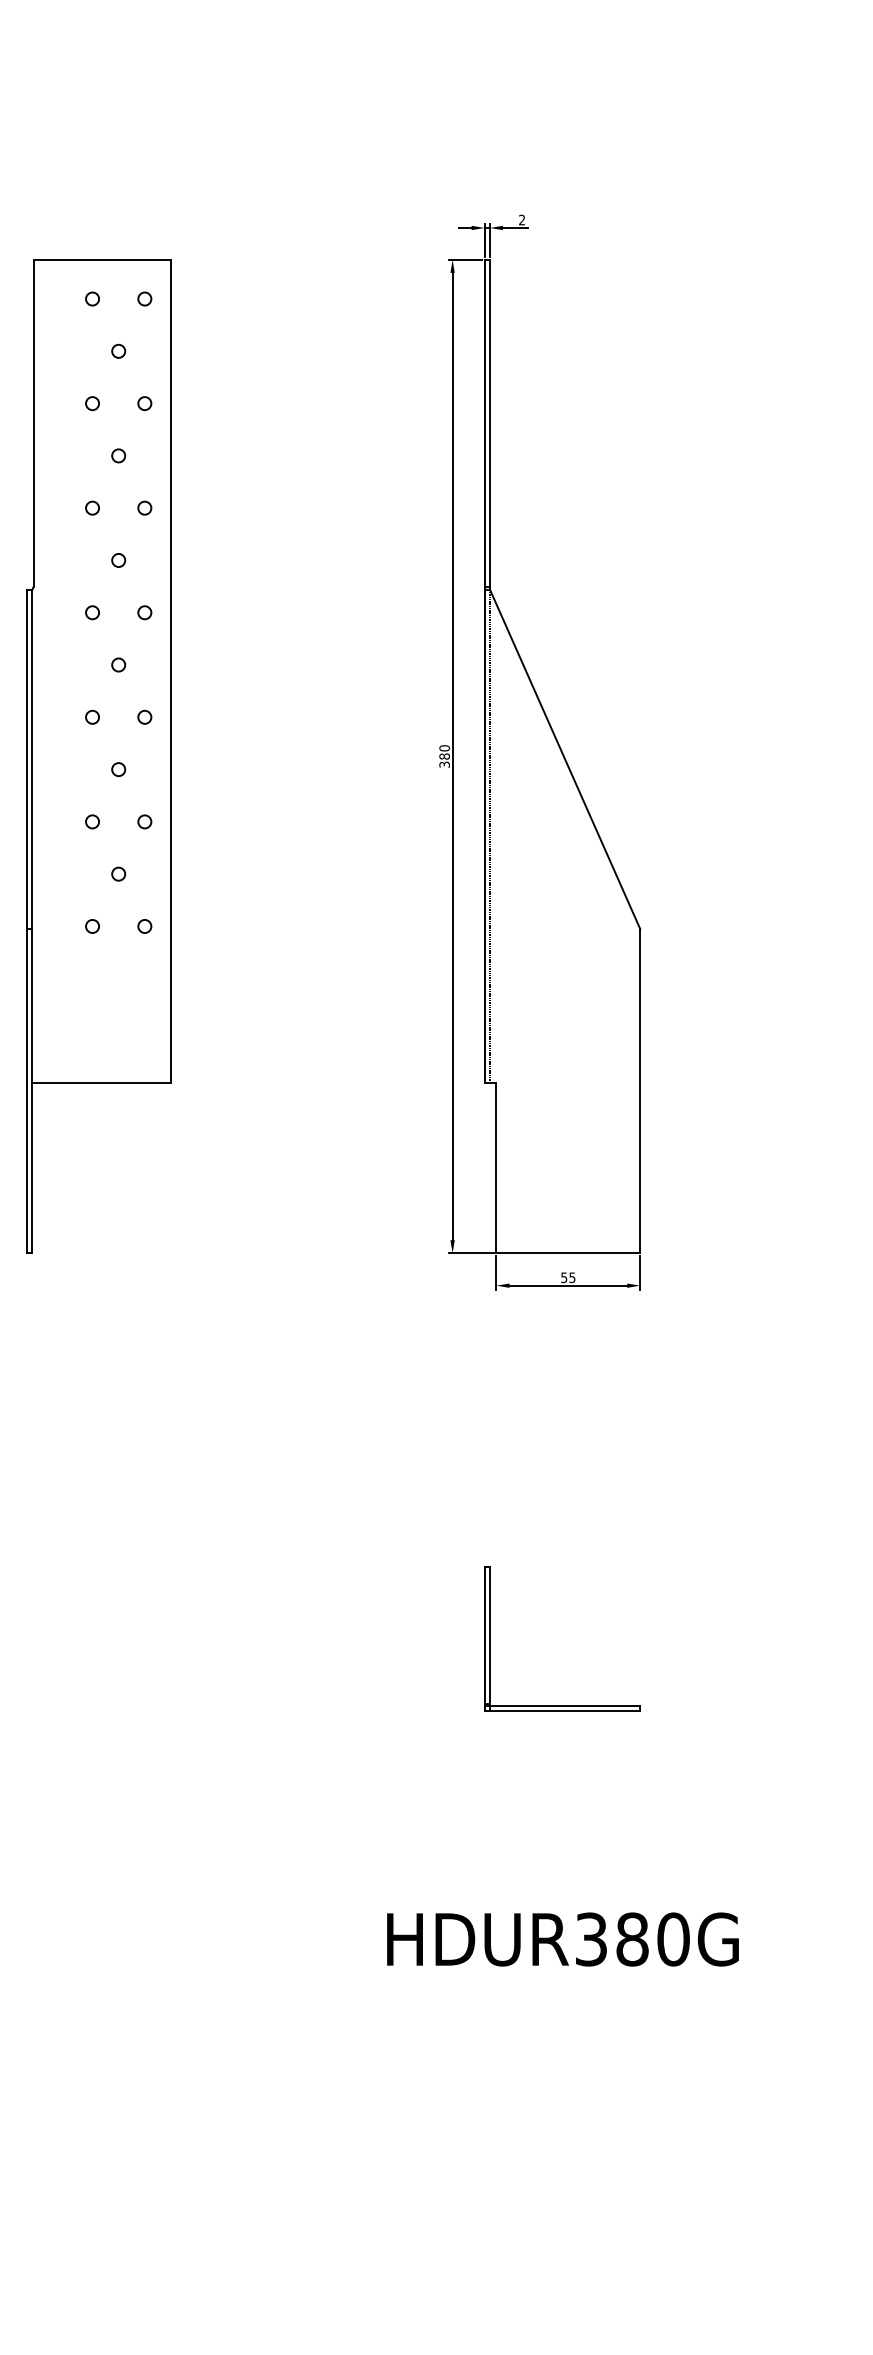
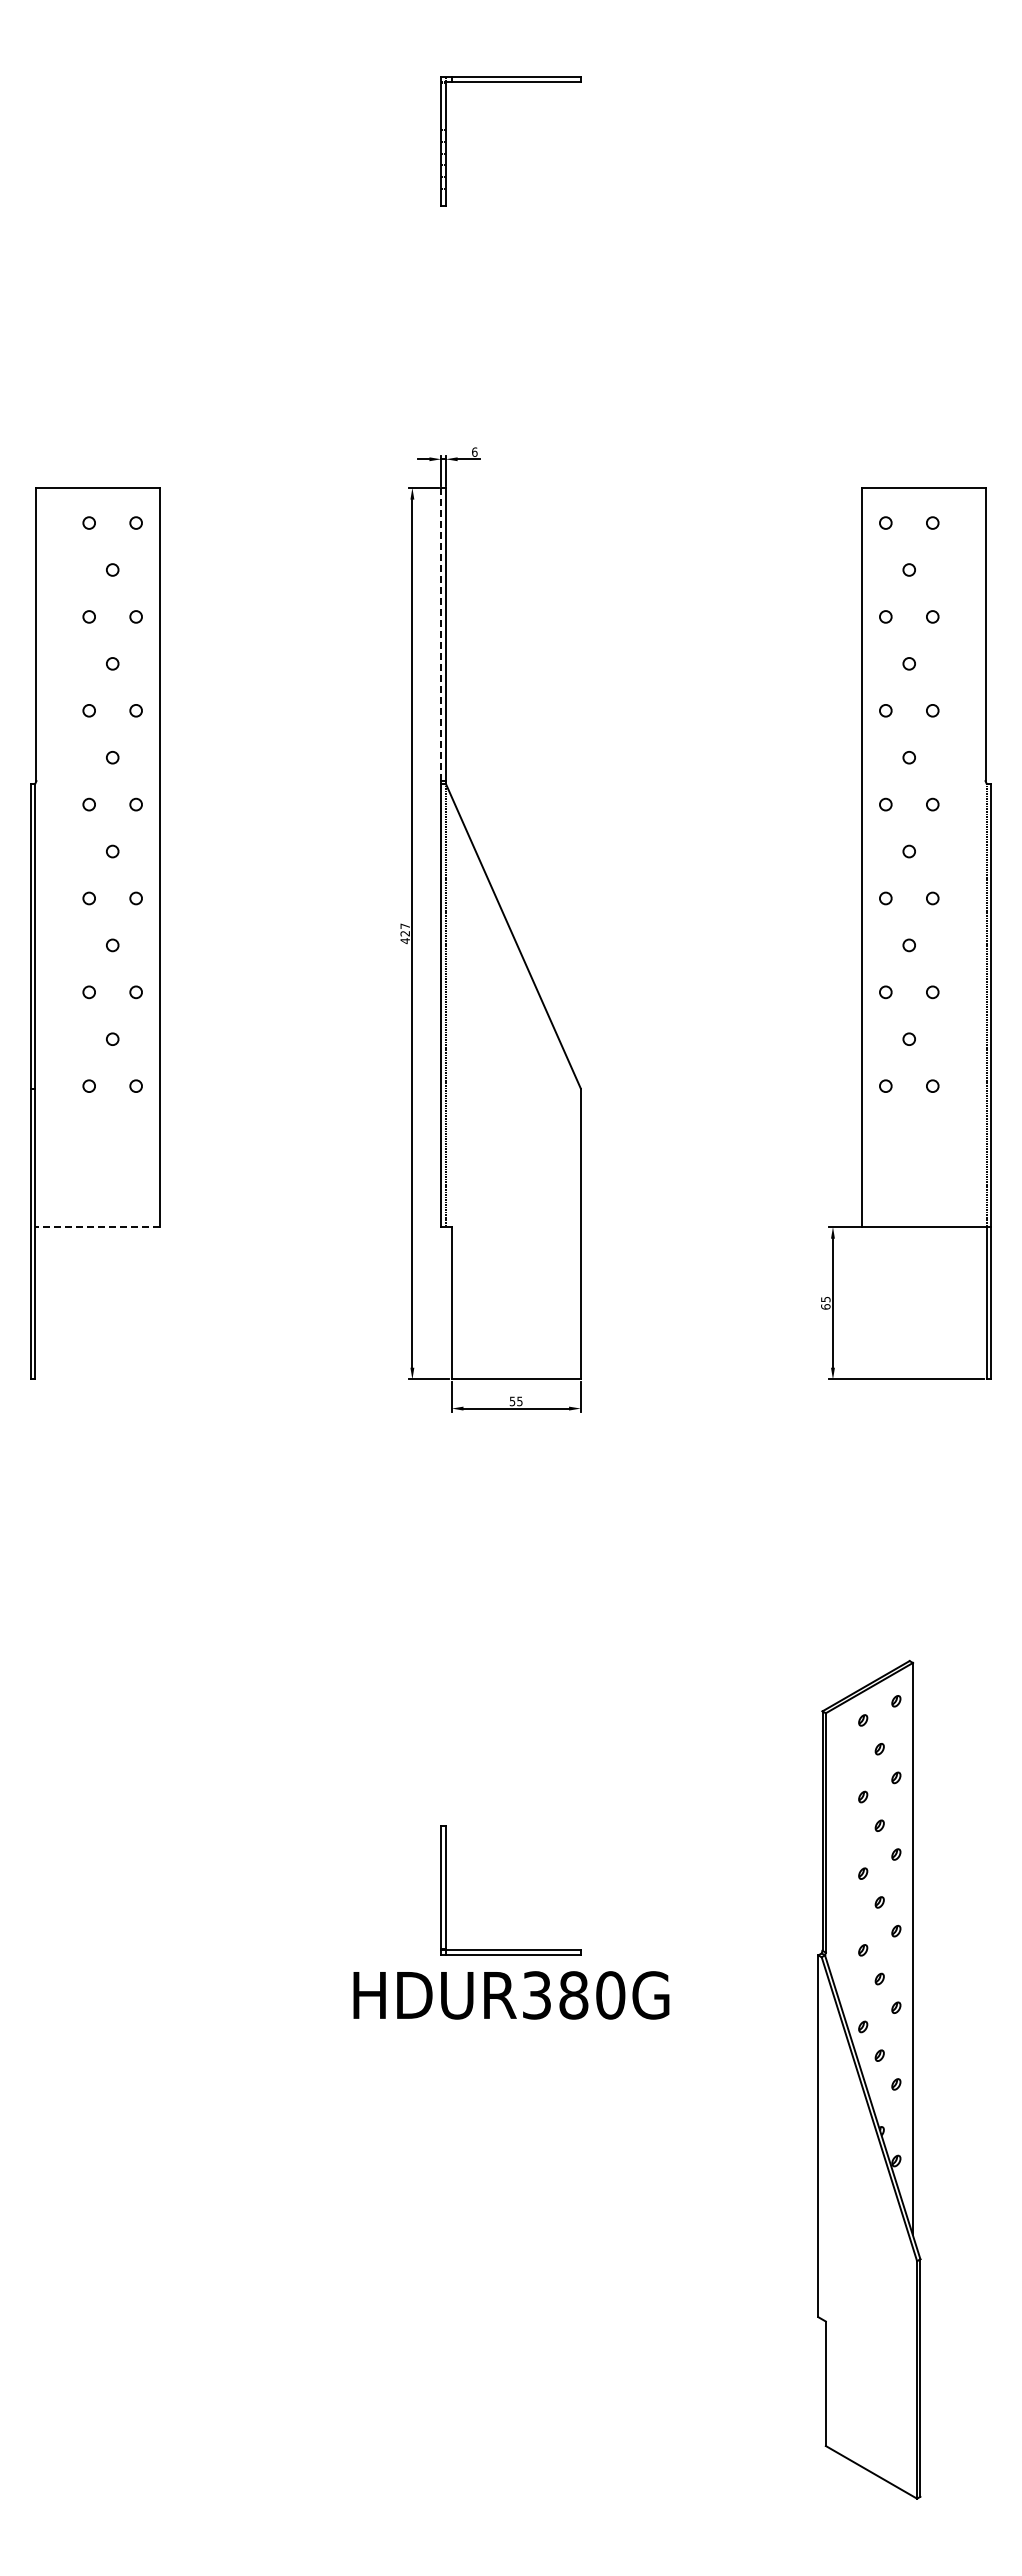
text: (521, 219) -> (474, 451), 2 -> 6
line: (485, 423) -> (441, 634), solid -> dashed
text: (443, 756) -> (404, 933), 380 -> 427
line: (100, 1082) -> (96, 1226), solid -> dashed
part: (561, 1704) -> (510, 1949), moved

